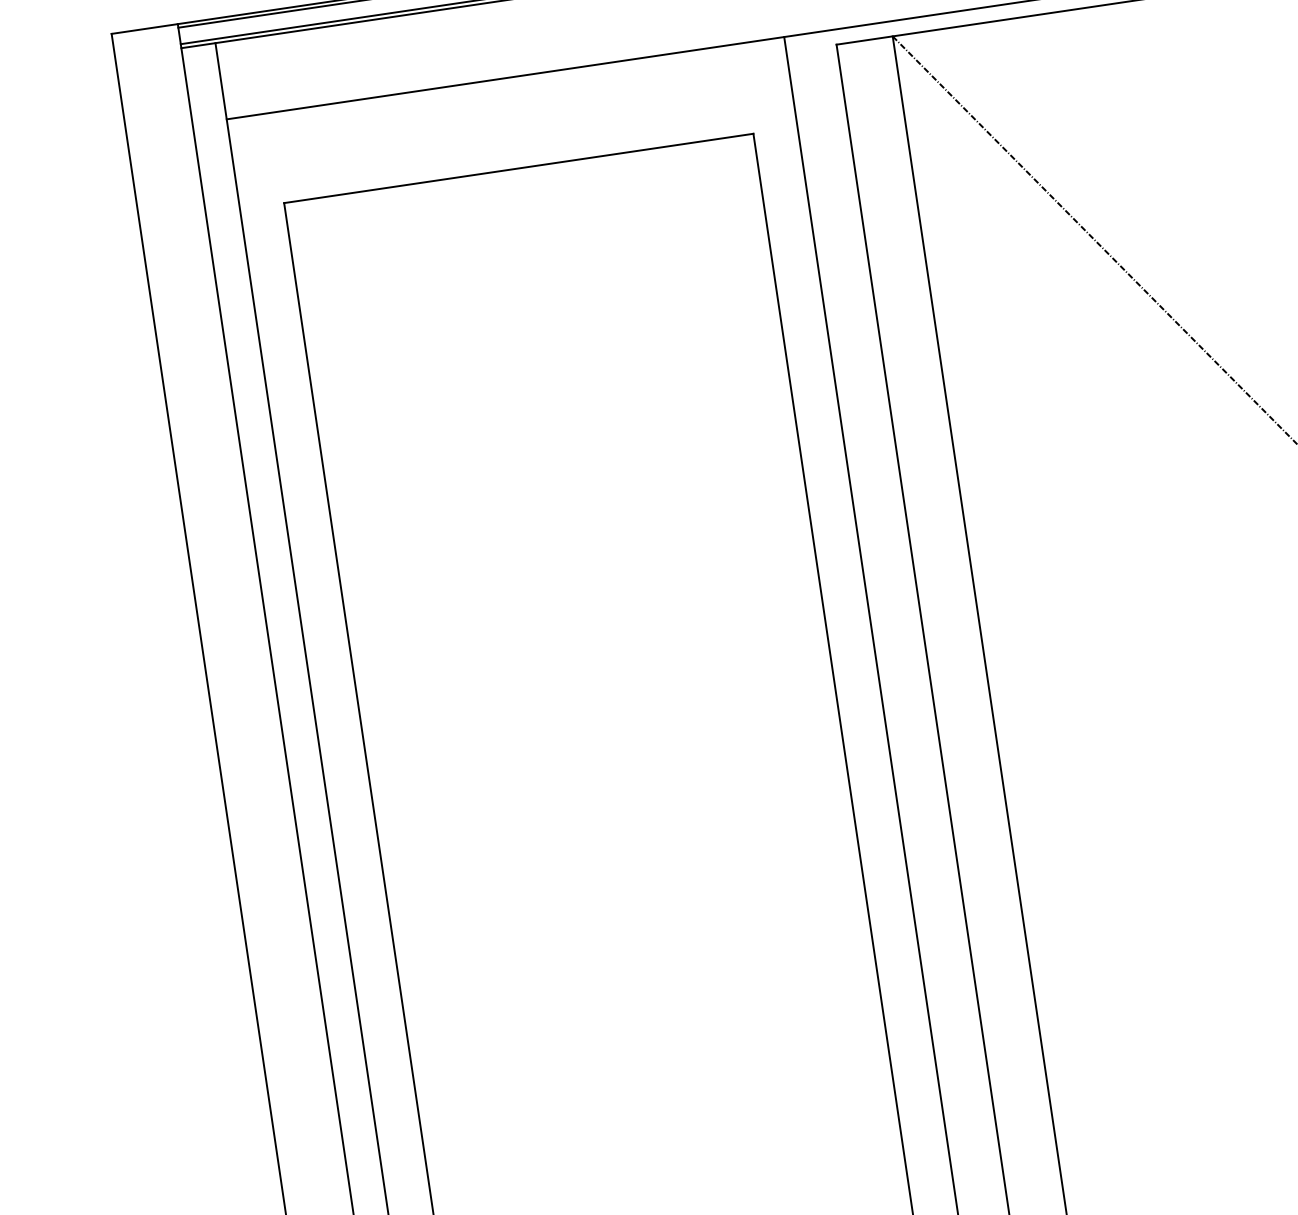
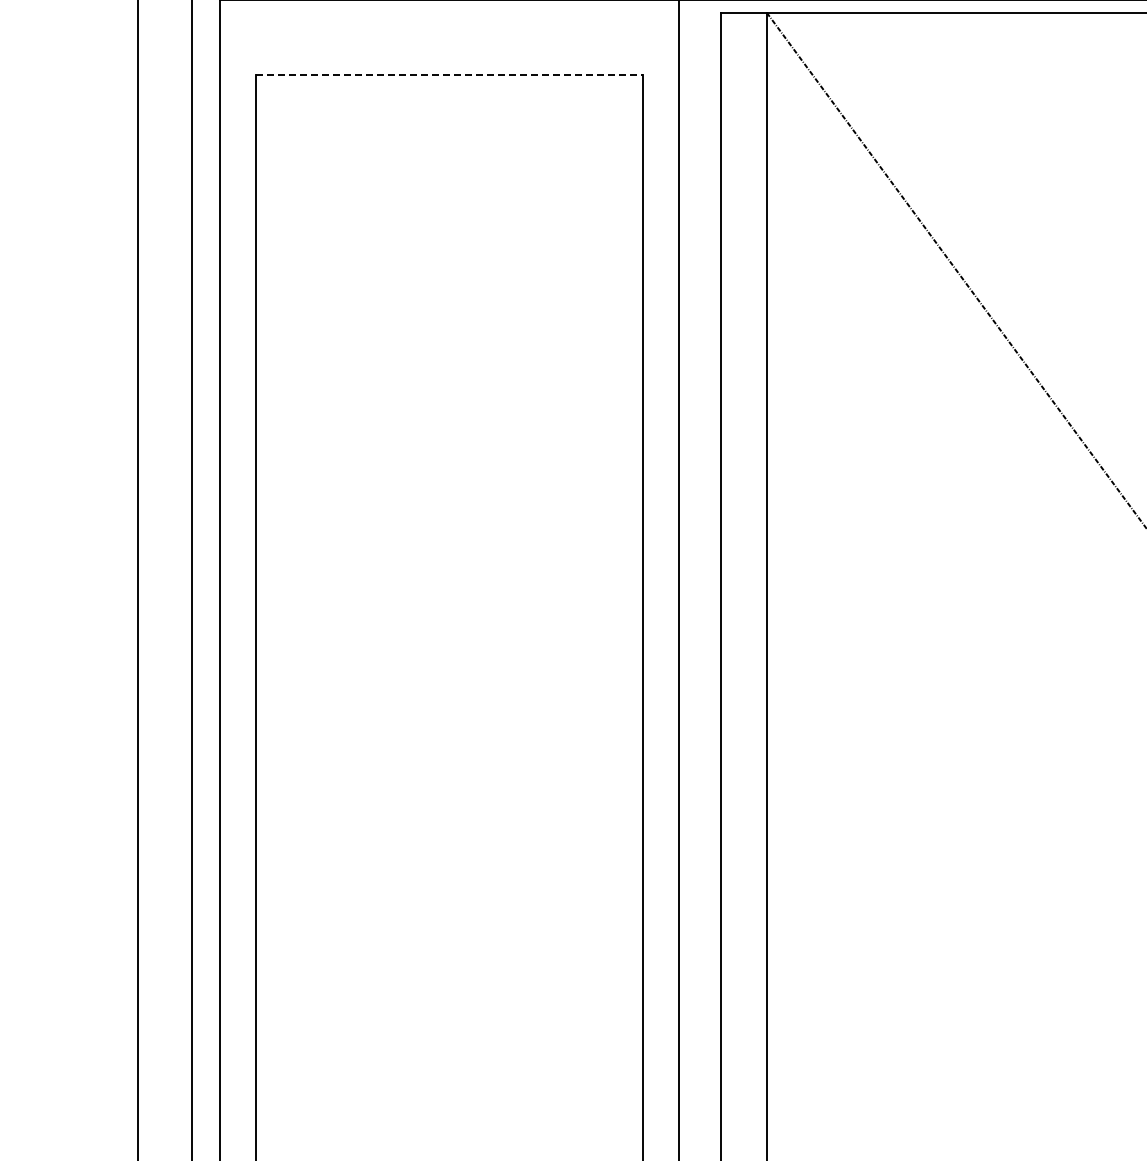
line: (519, 168) -> (450, 74), solid -> dashed

